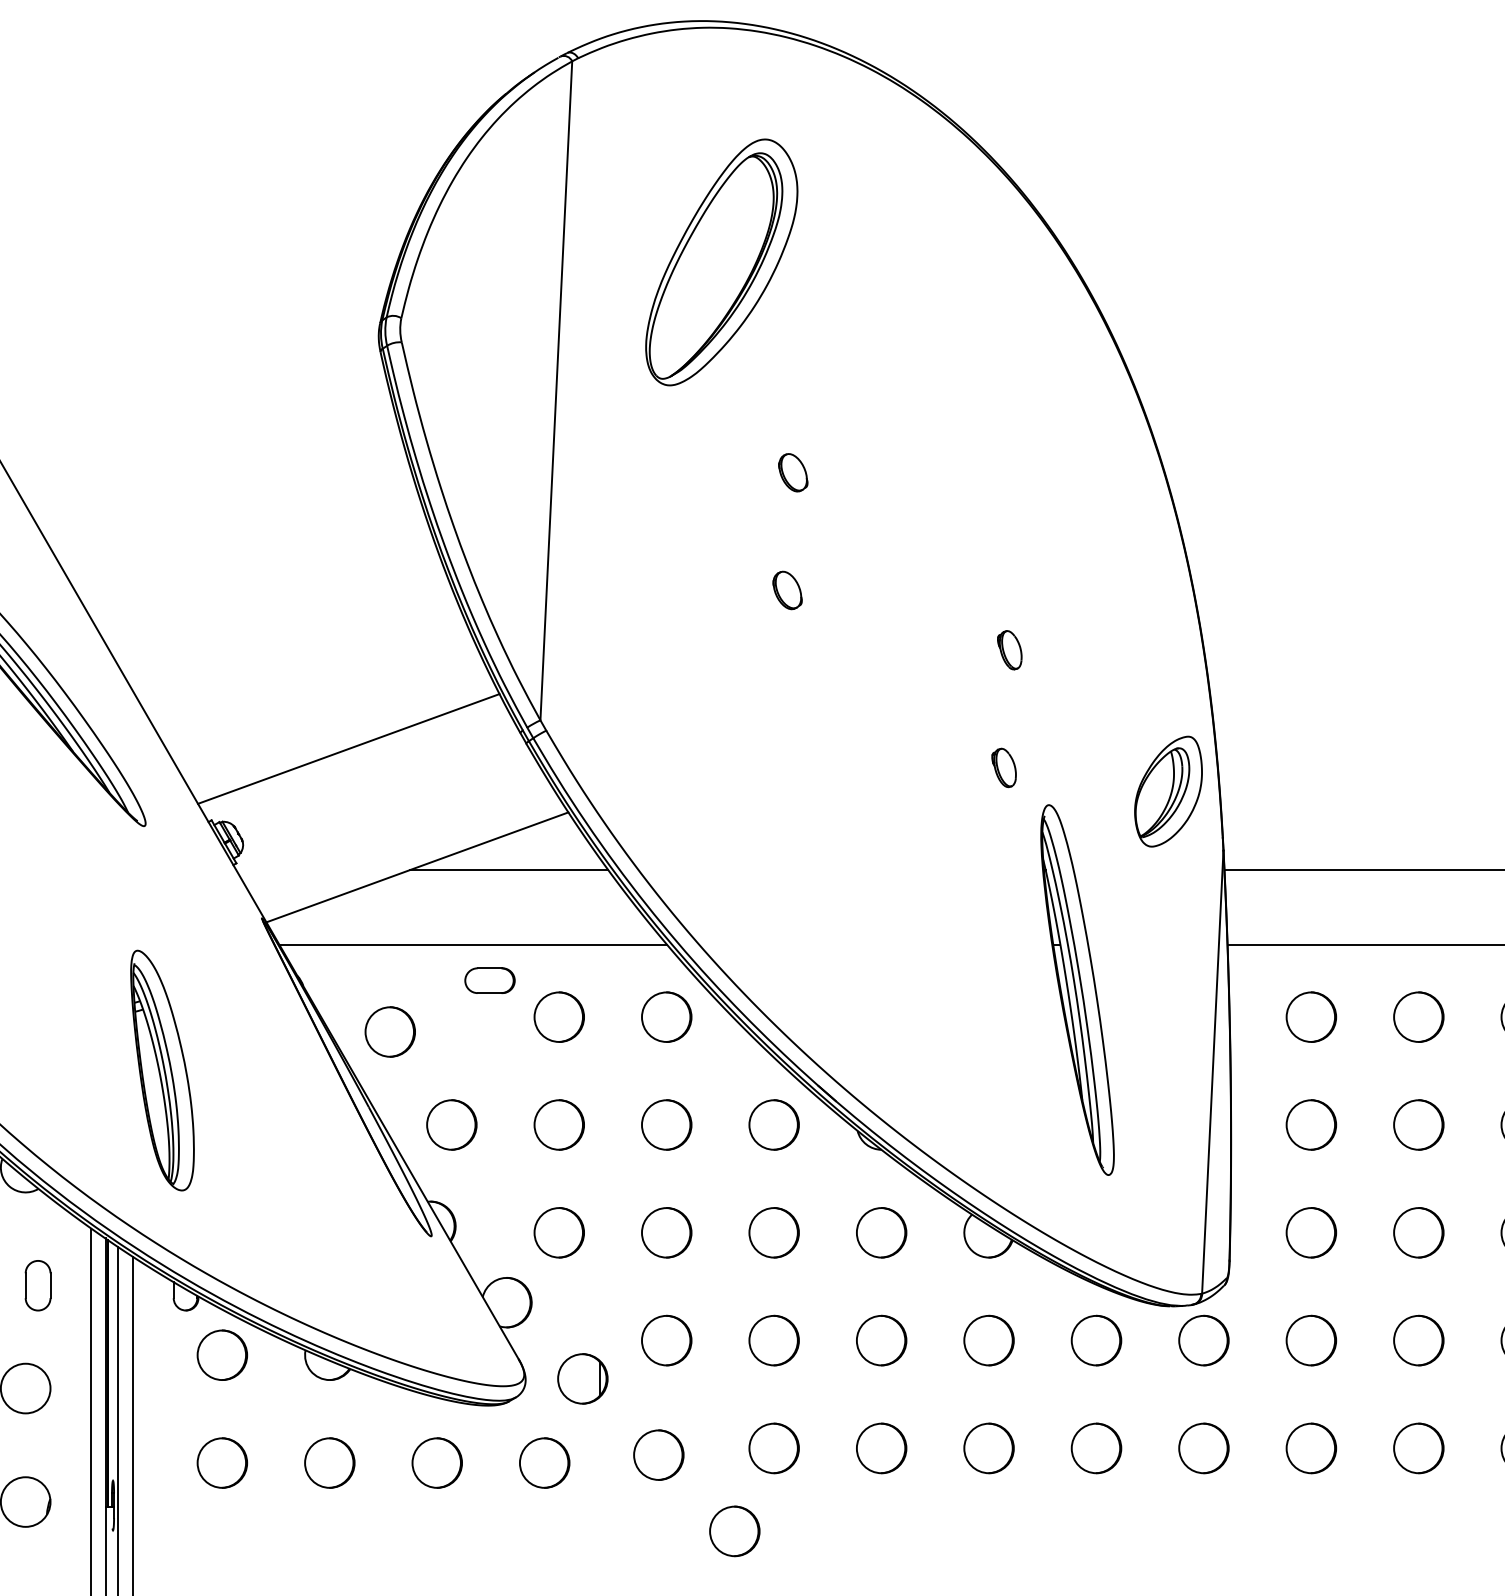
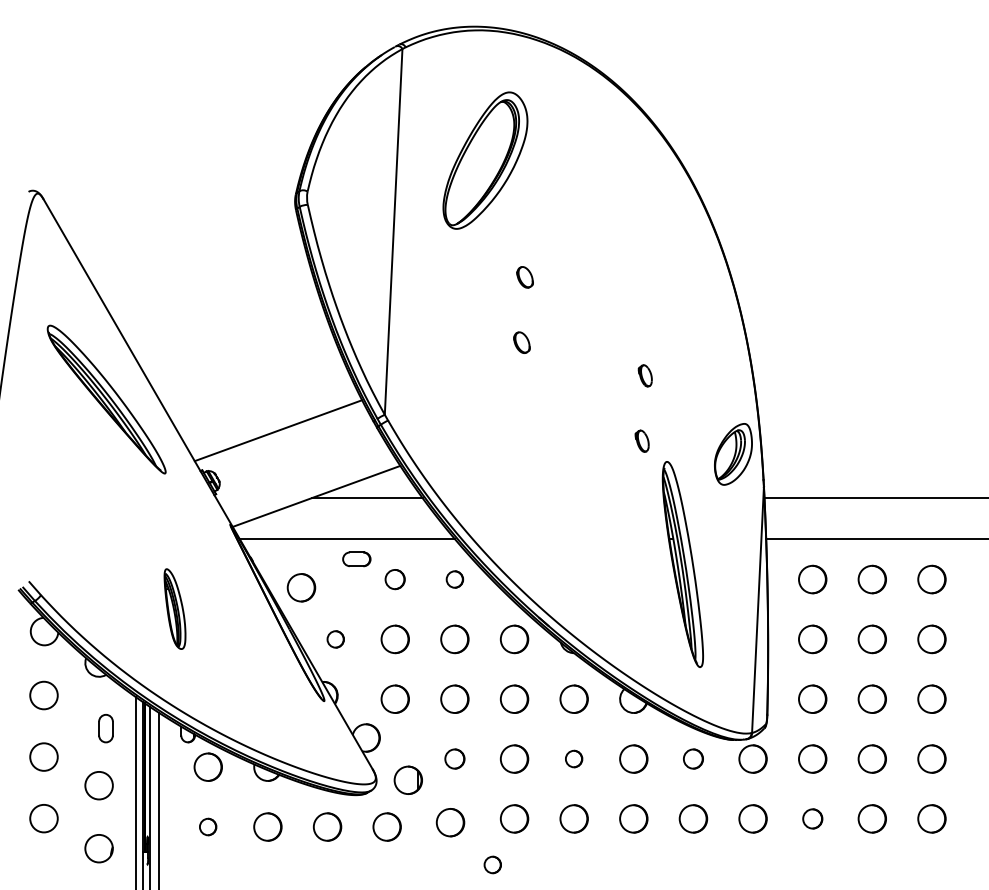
part: (557, 1017) -> (394, 579), size x0.7
part: (665, 1017) -> (454, 579), size x0.6
part: (161, 1069) -> (174, 608), size x0.6
part: (451, 1125) -> (335, 639), size x0.6
circle: (665, 1339) -> (454, 758), size x0.7
circle: (880, 1339) -> (573, 758), size x0.6
part: (1096, 1339) -> (693, 758), size x0.7
circle: (1310, 1447) -> (812, 818), size x0.7
circle: (220, 1462) -> (207, 826), size x0.6
circle: (734, 1530) -> (492, 864), size x0.6

